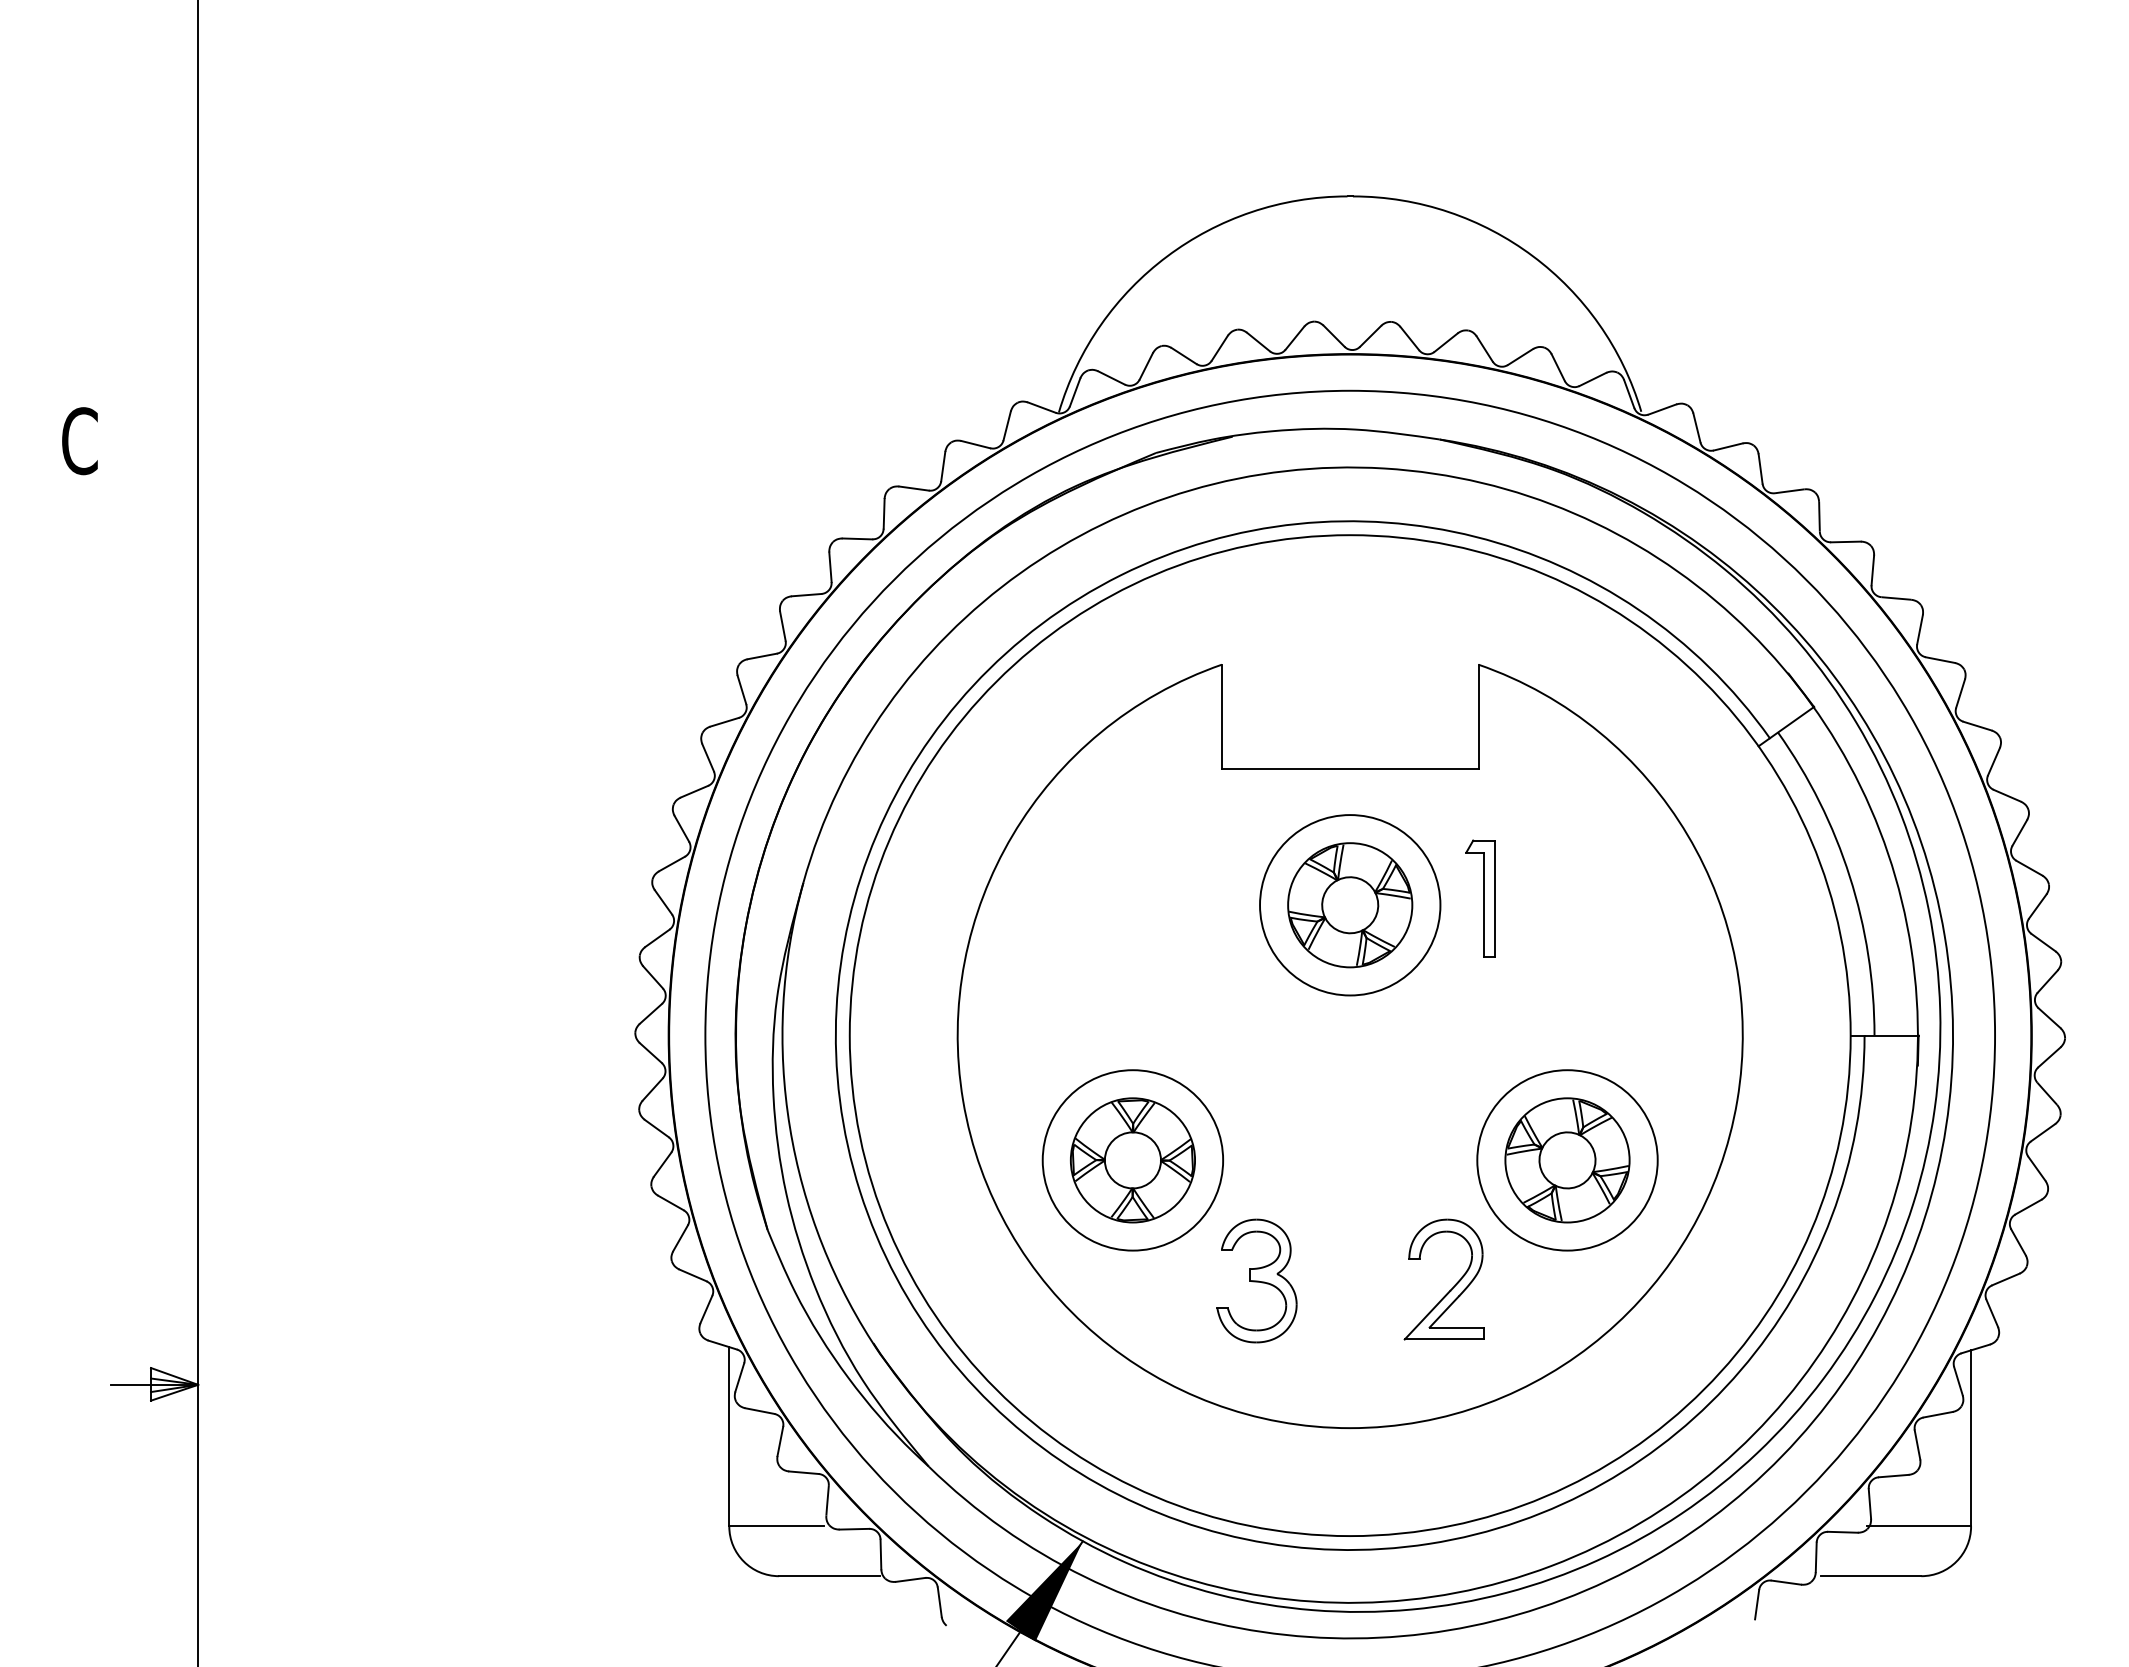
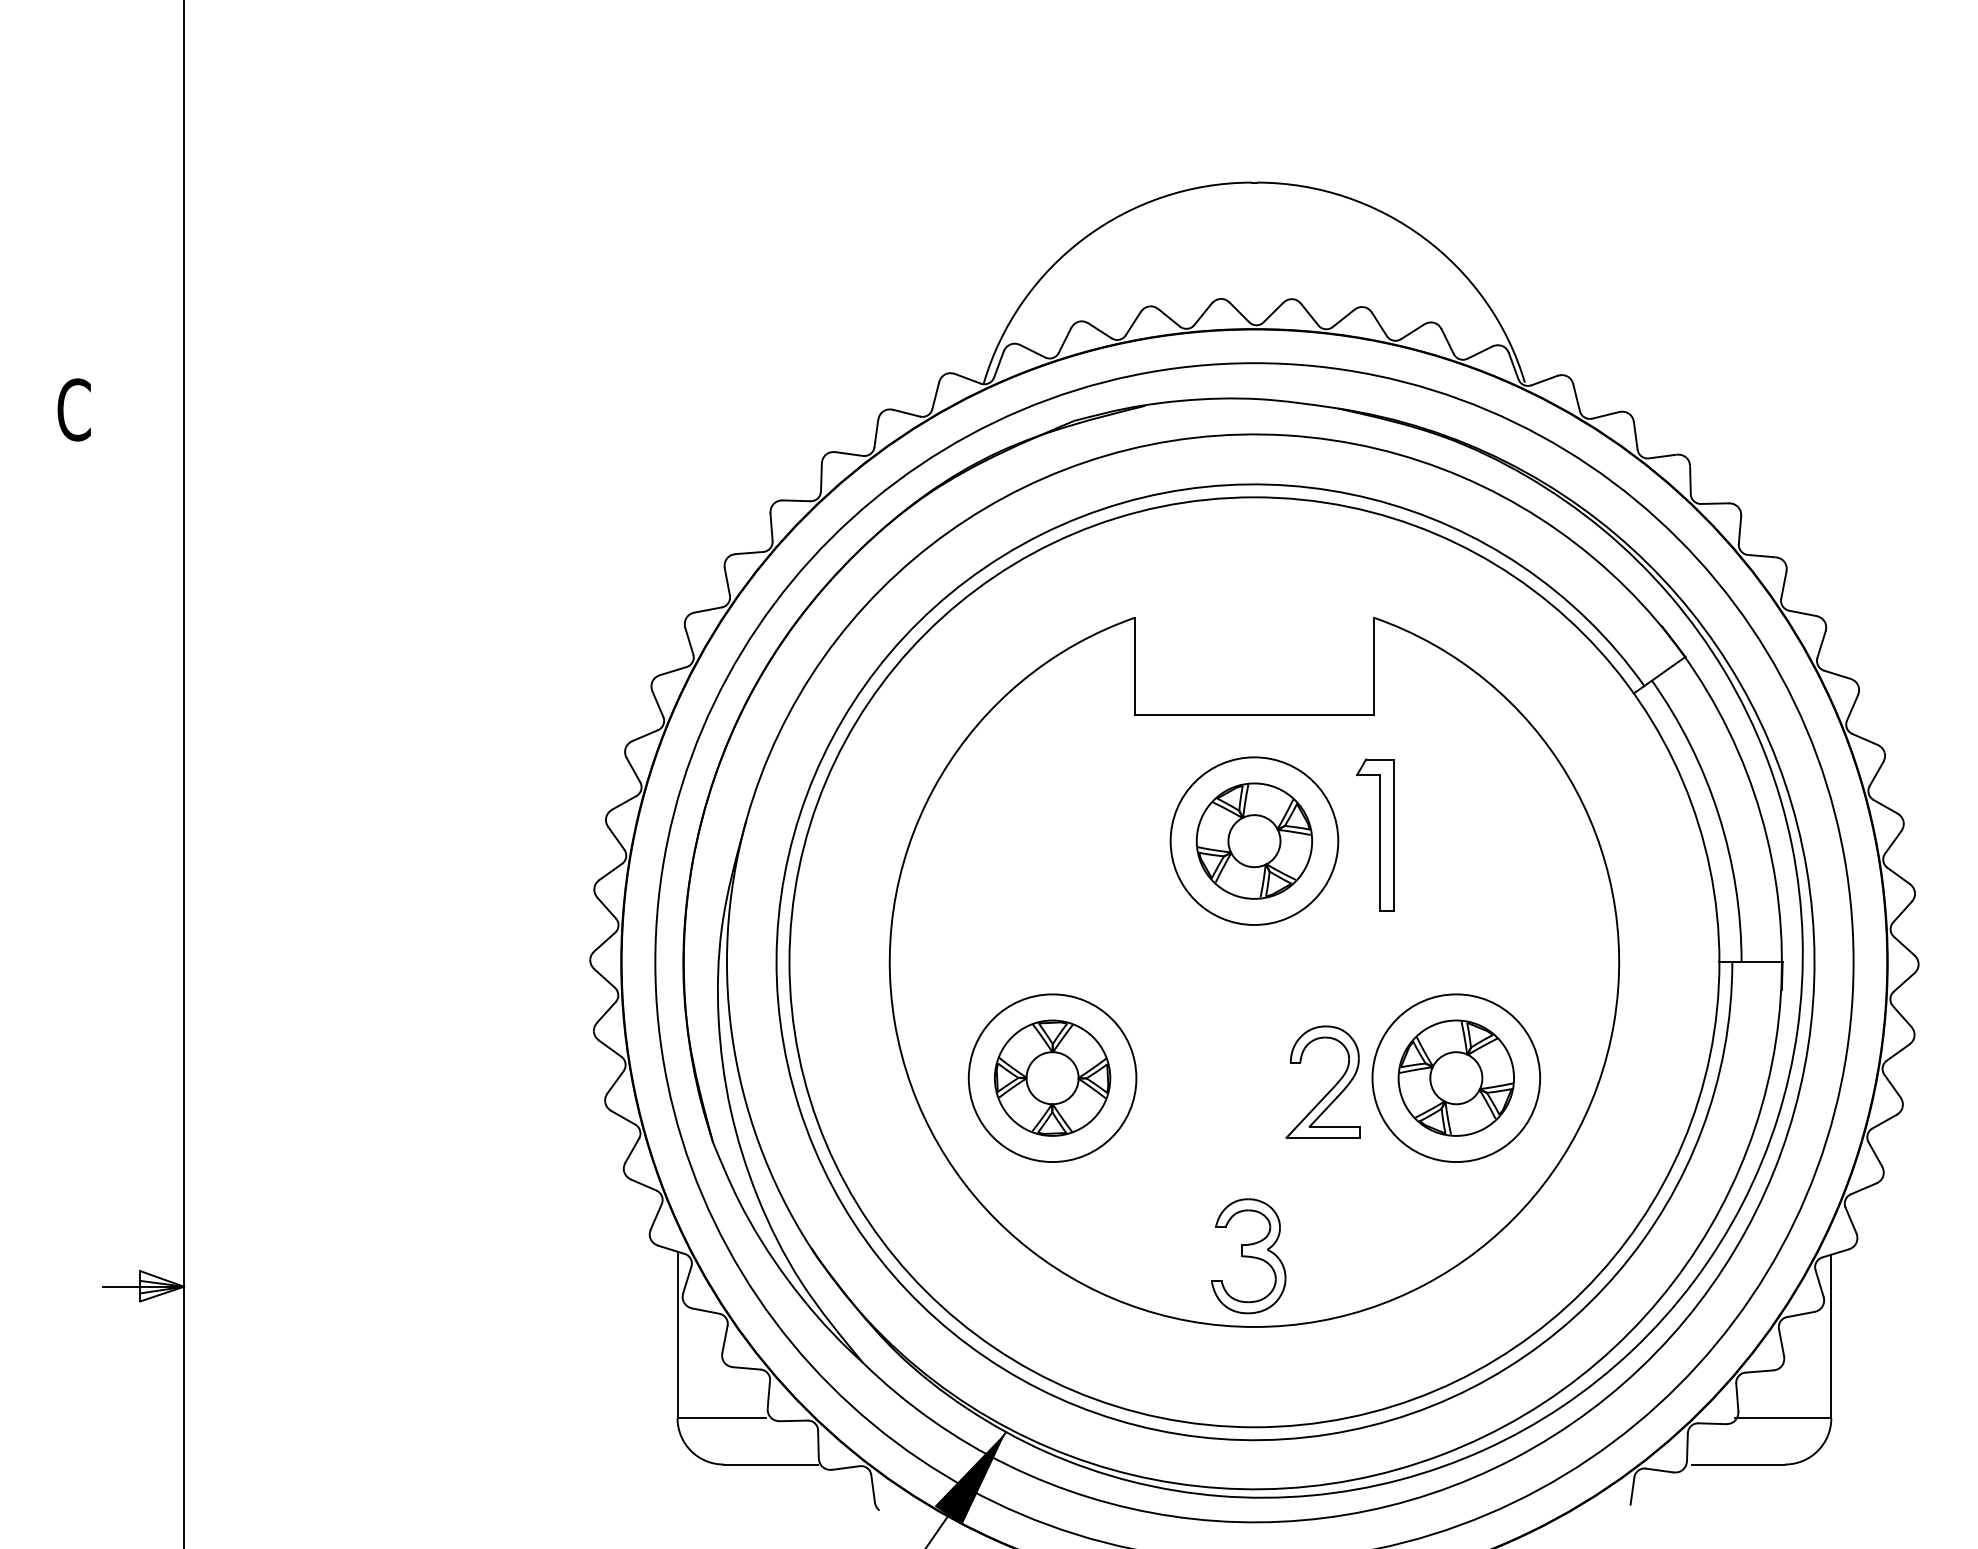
part: (1480, 898) -> (1375, 834), size x1.4
part: (1256, 1280) -> (1248, 1255), moved
part: (1452, 1287) -> (1330, 1089), moved

